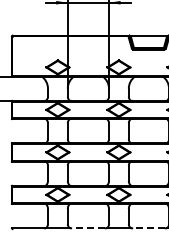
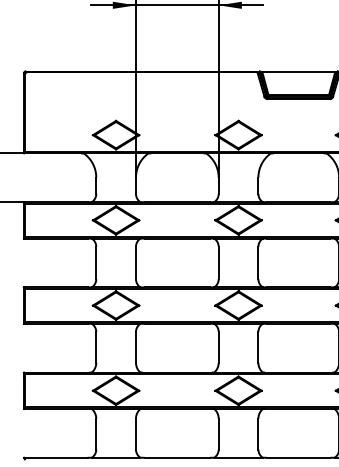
line: (87, 228) -> (175, 458), dashed -> solid
line: (148, 228) -> (297, 458), dashed -> solid

